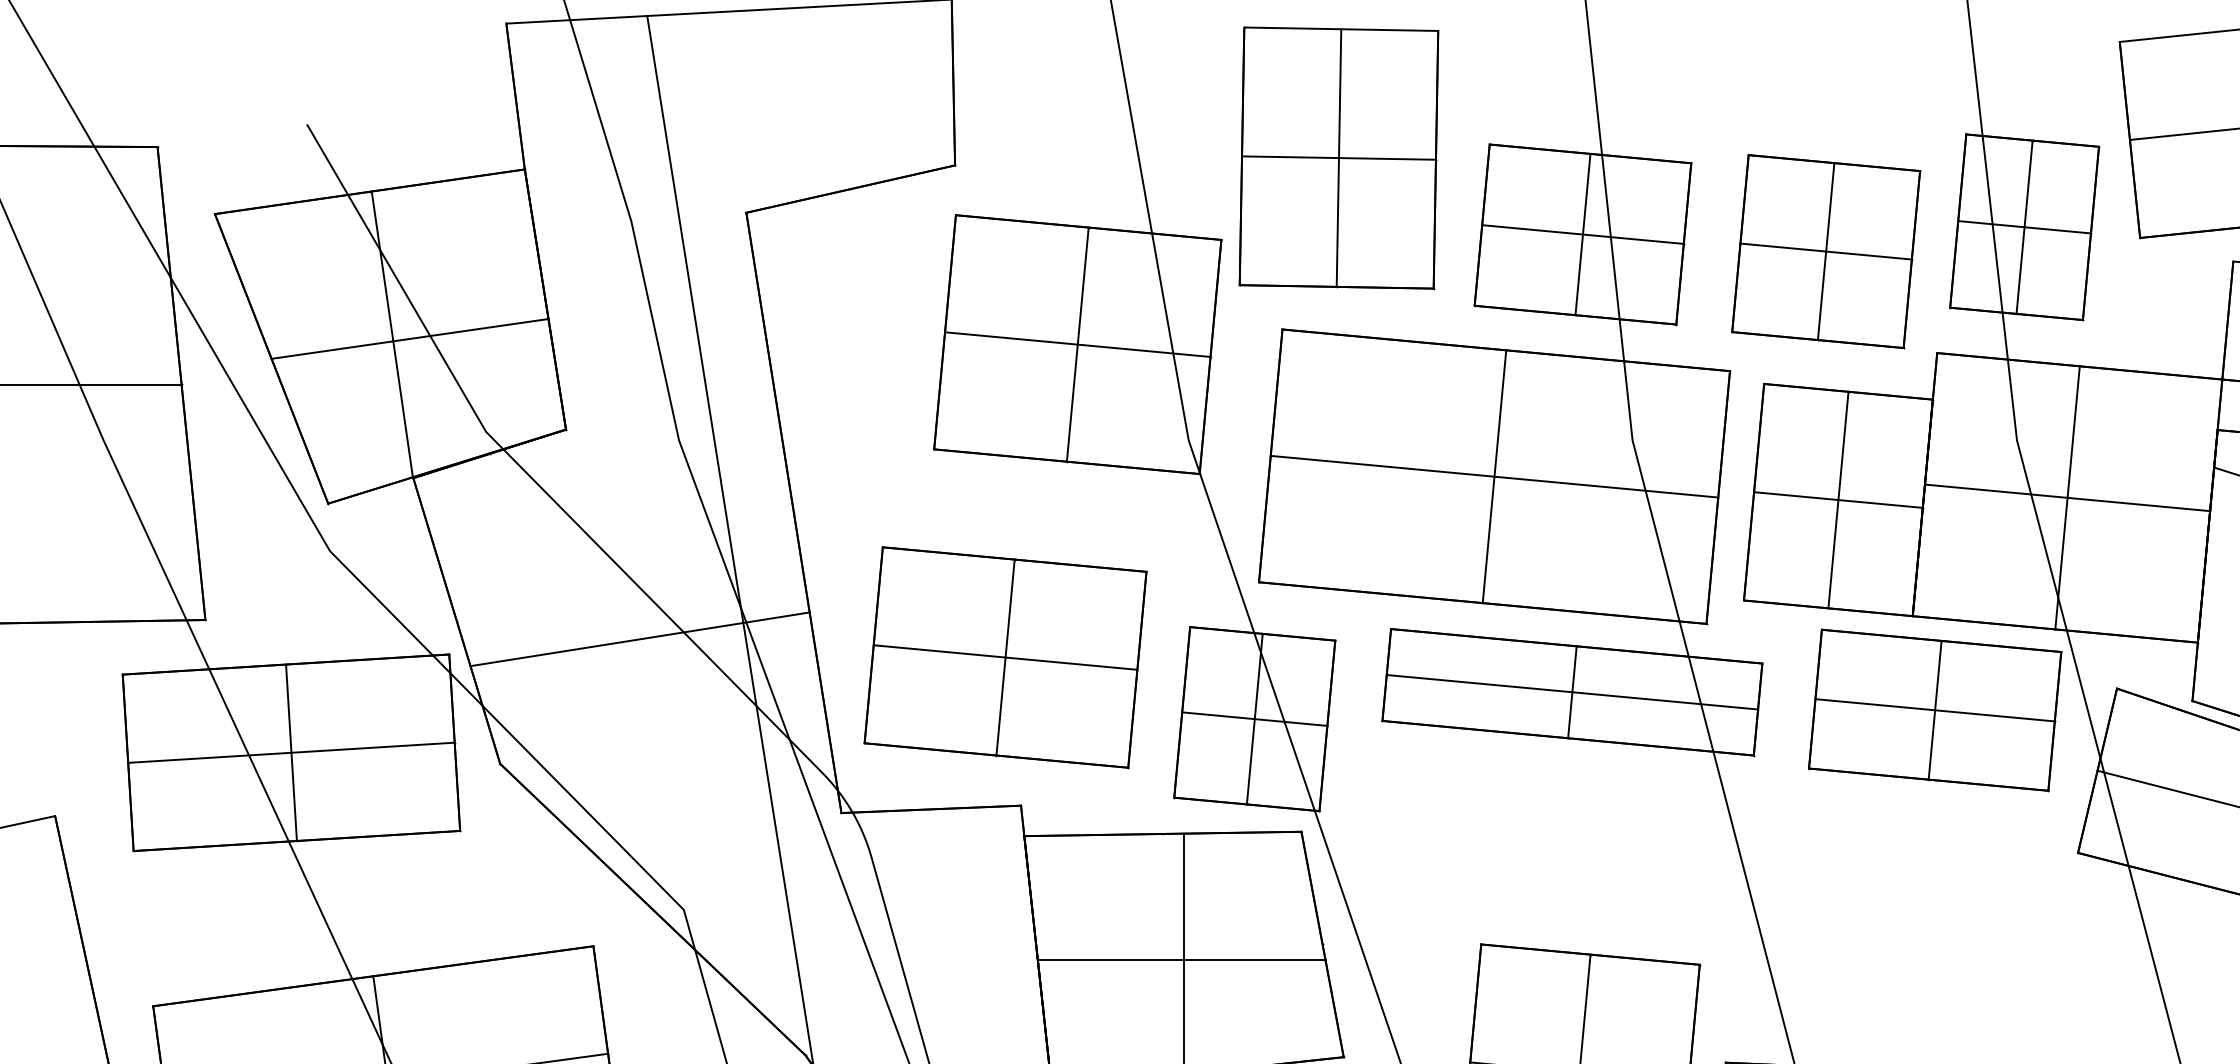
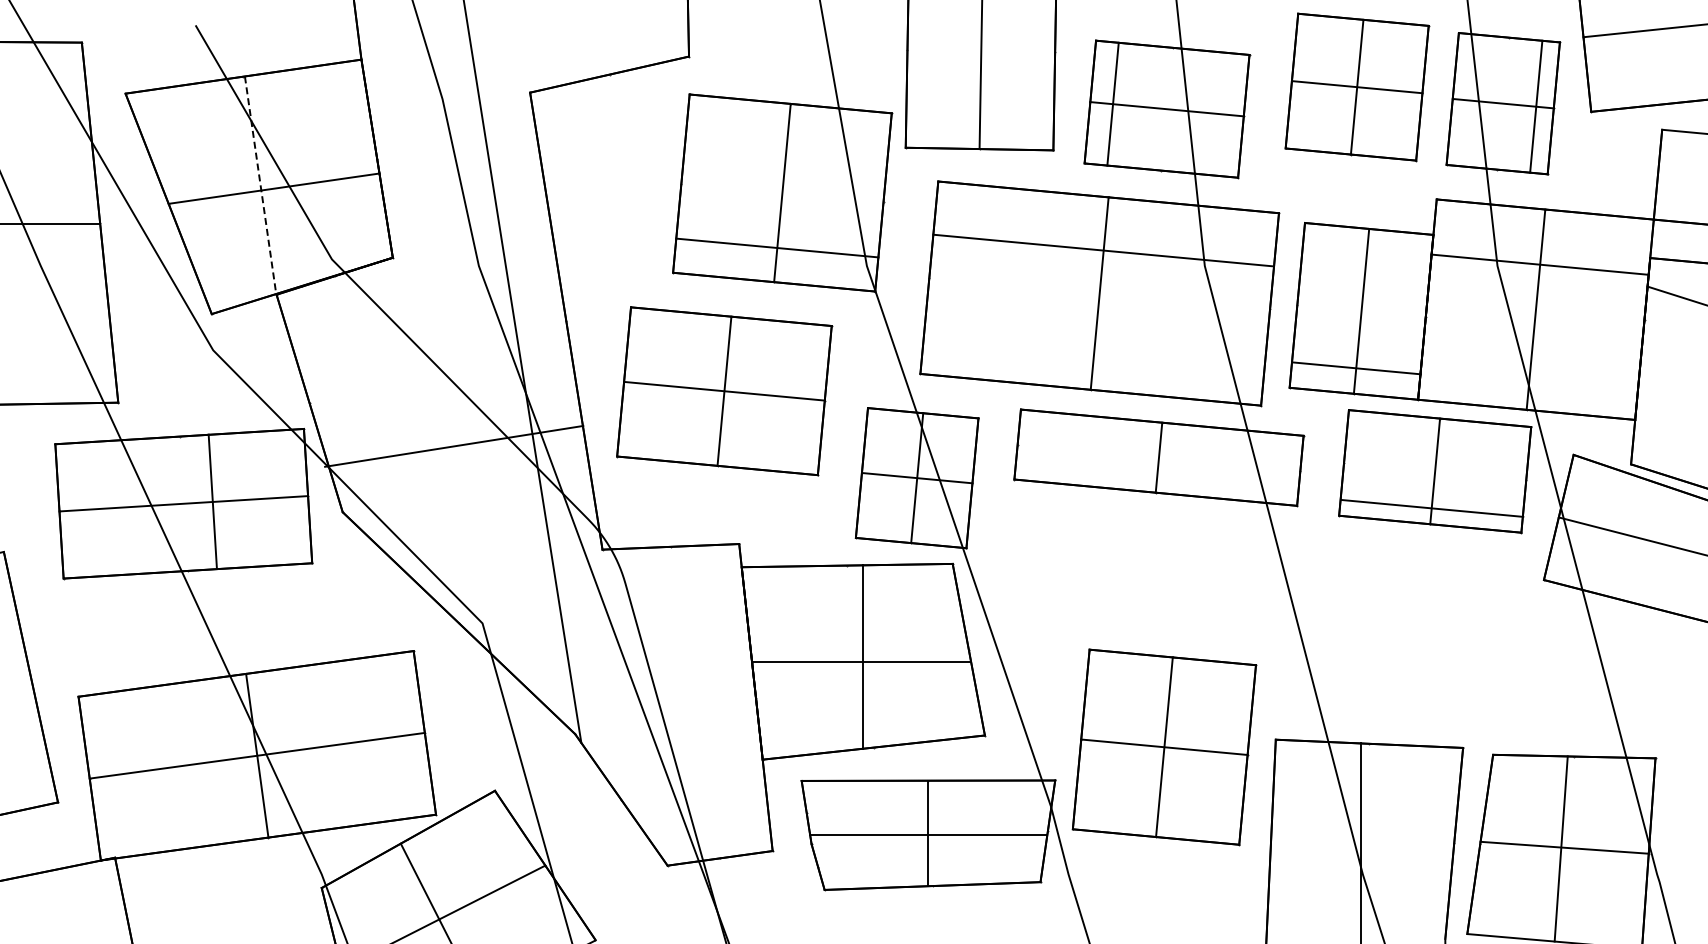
line: (1339, 157) -> (981, 50), removed
line: (2024, 227) -> (1536, 106), moved
line: (1582, 233) -> (1112, 103), moved
part: (1826, 251) -> (1357, 87), moved
line: (392, 334) -> (260, 185), solid -> dashed
line: (1077, 343) -> (777, 247), moved
line: (1494, 476) -> (1103, 250), moved
line: (2066, 497) -> (1539, 264), moved
line: (1838, 500) -> (1356, 368), moved
line: (640, 638) -> (454, 445), moved
part: (1005, 657) -> (724, 391), moved
line: (1571, 692) -> (1158, 457), removed
line: (1935, 709) -> (1432, 507), moved
line: (291, 752) -> (212, 501), moved

